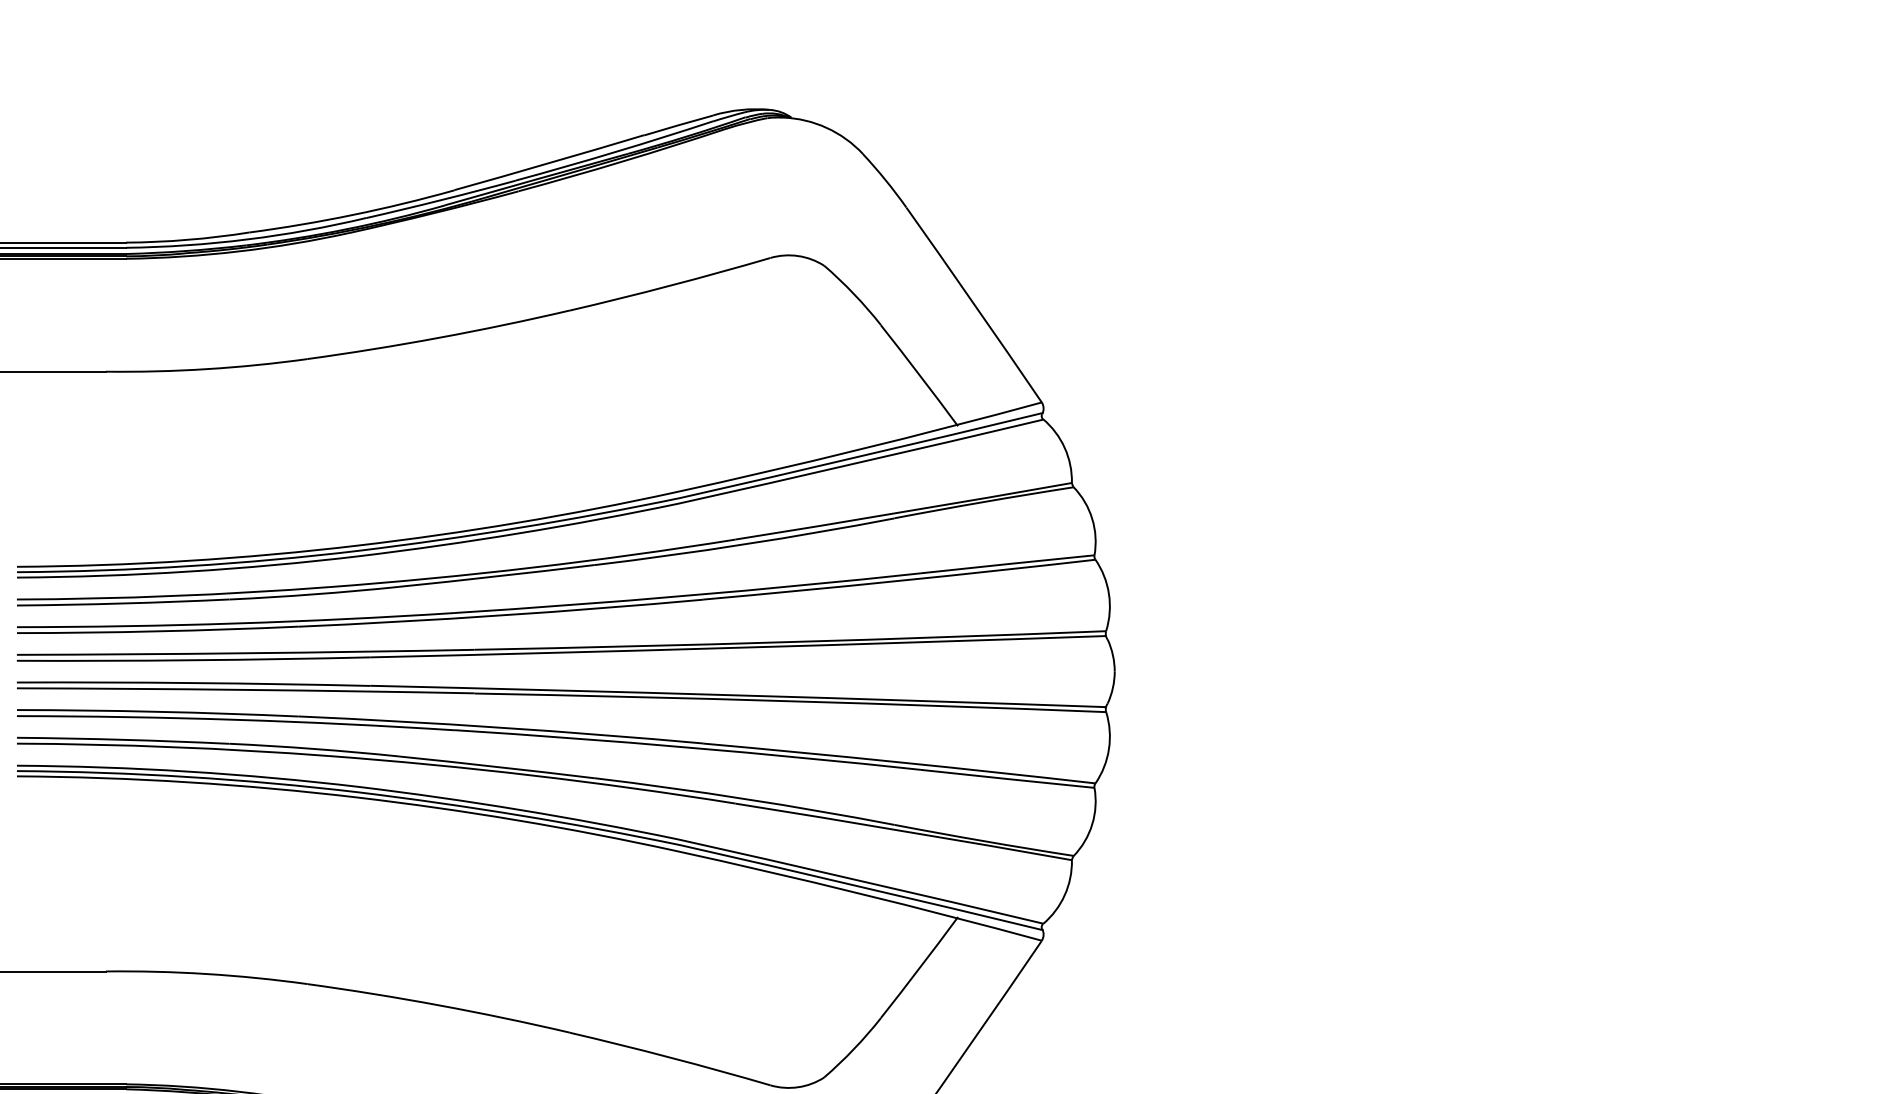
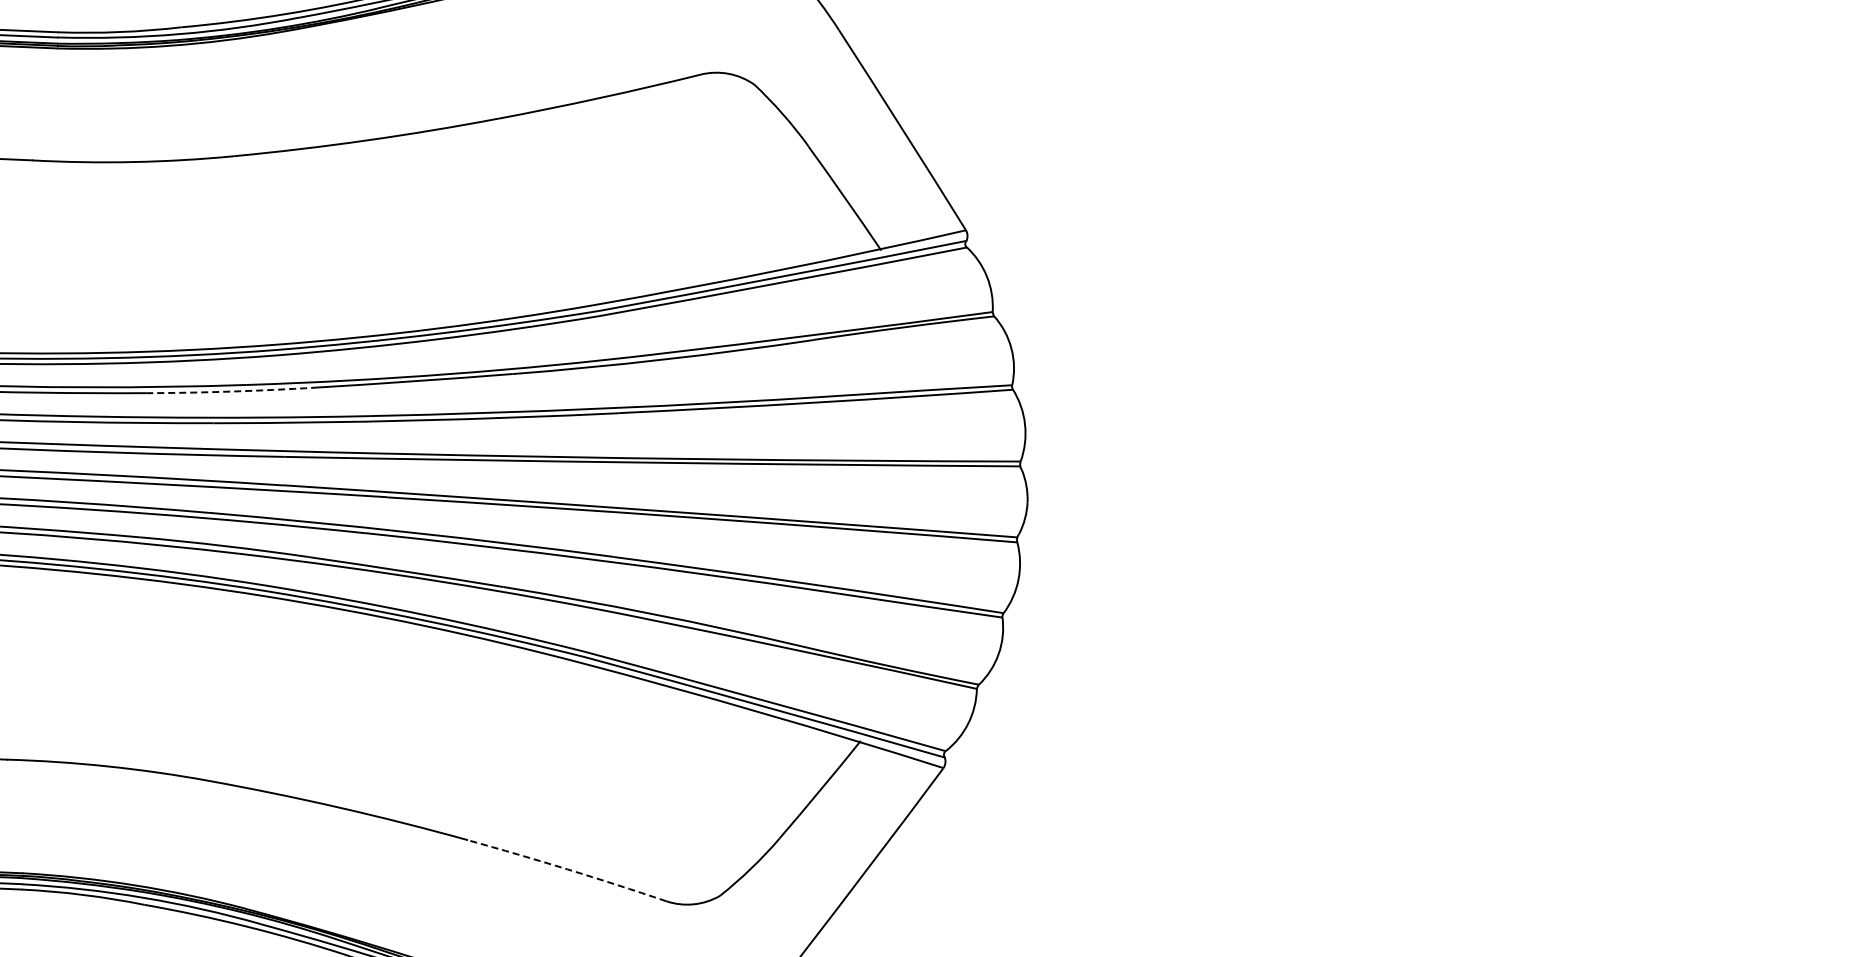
arc: (314, 594) -> (231, 391), solid -> dashed
arc: (670, 1057) -> (567, 869), solid -> dashed

